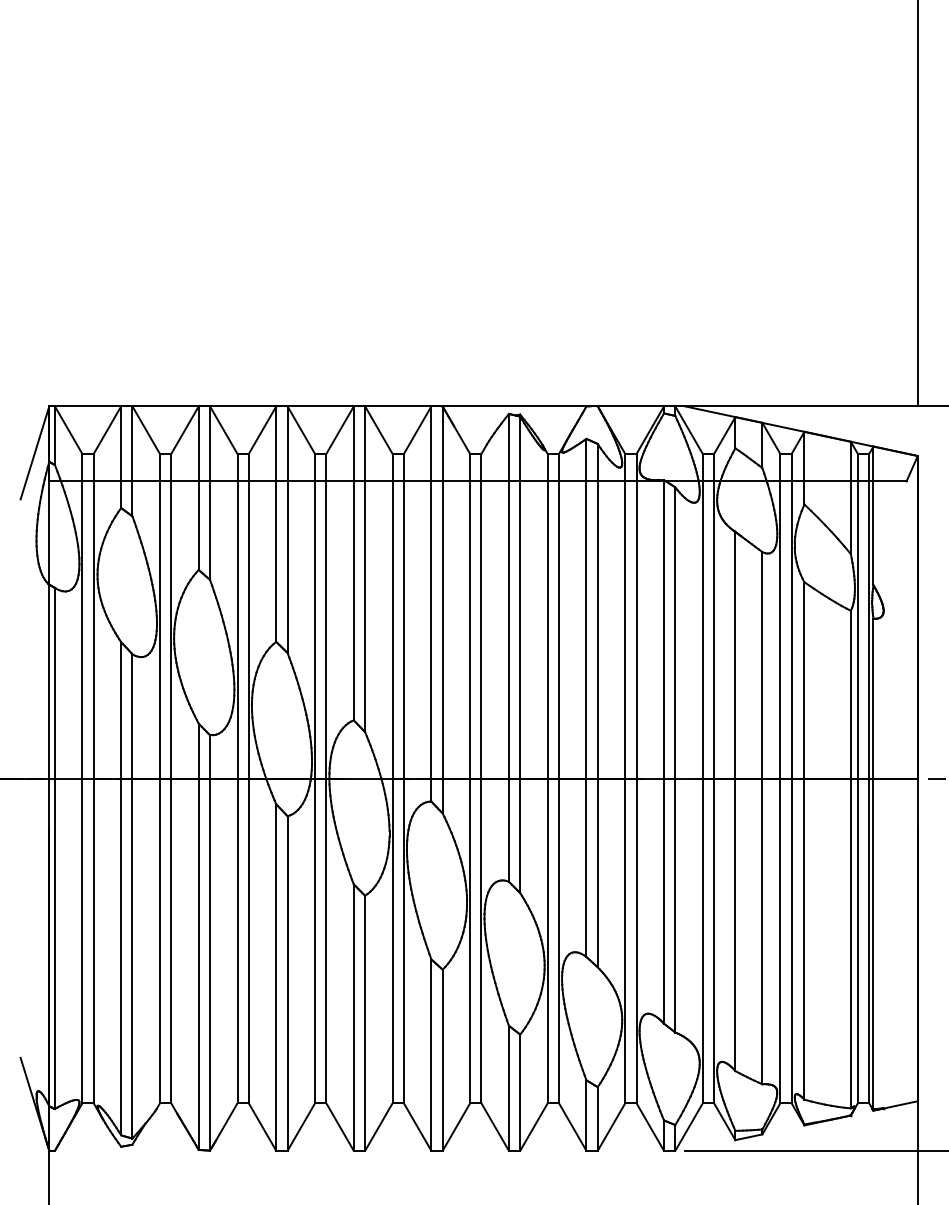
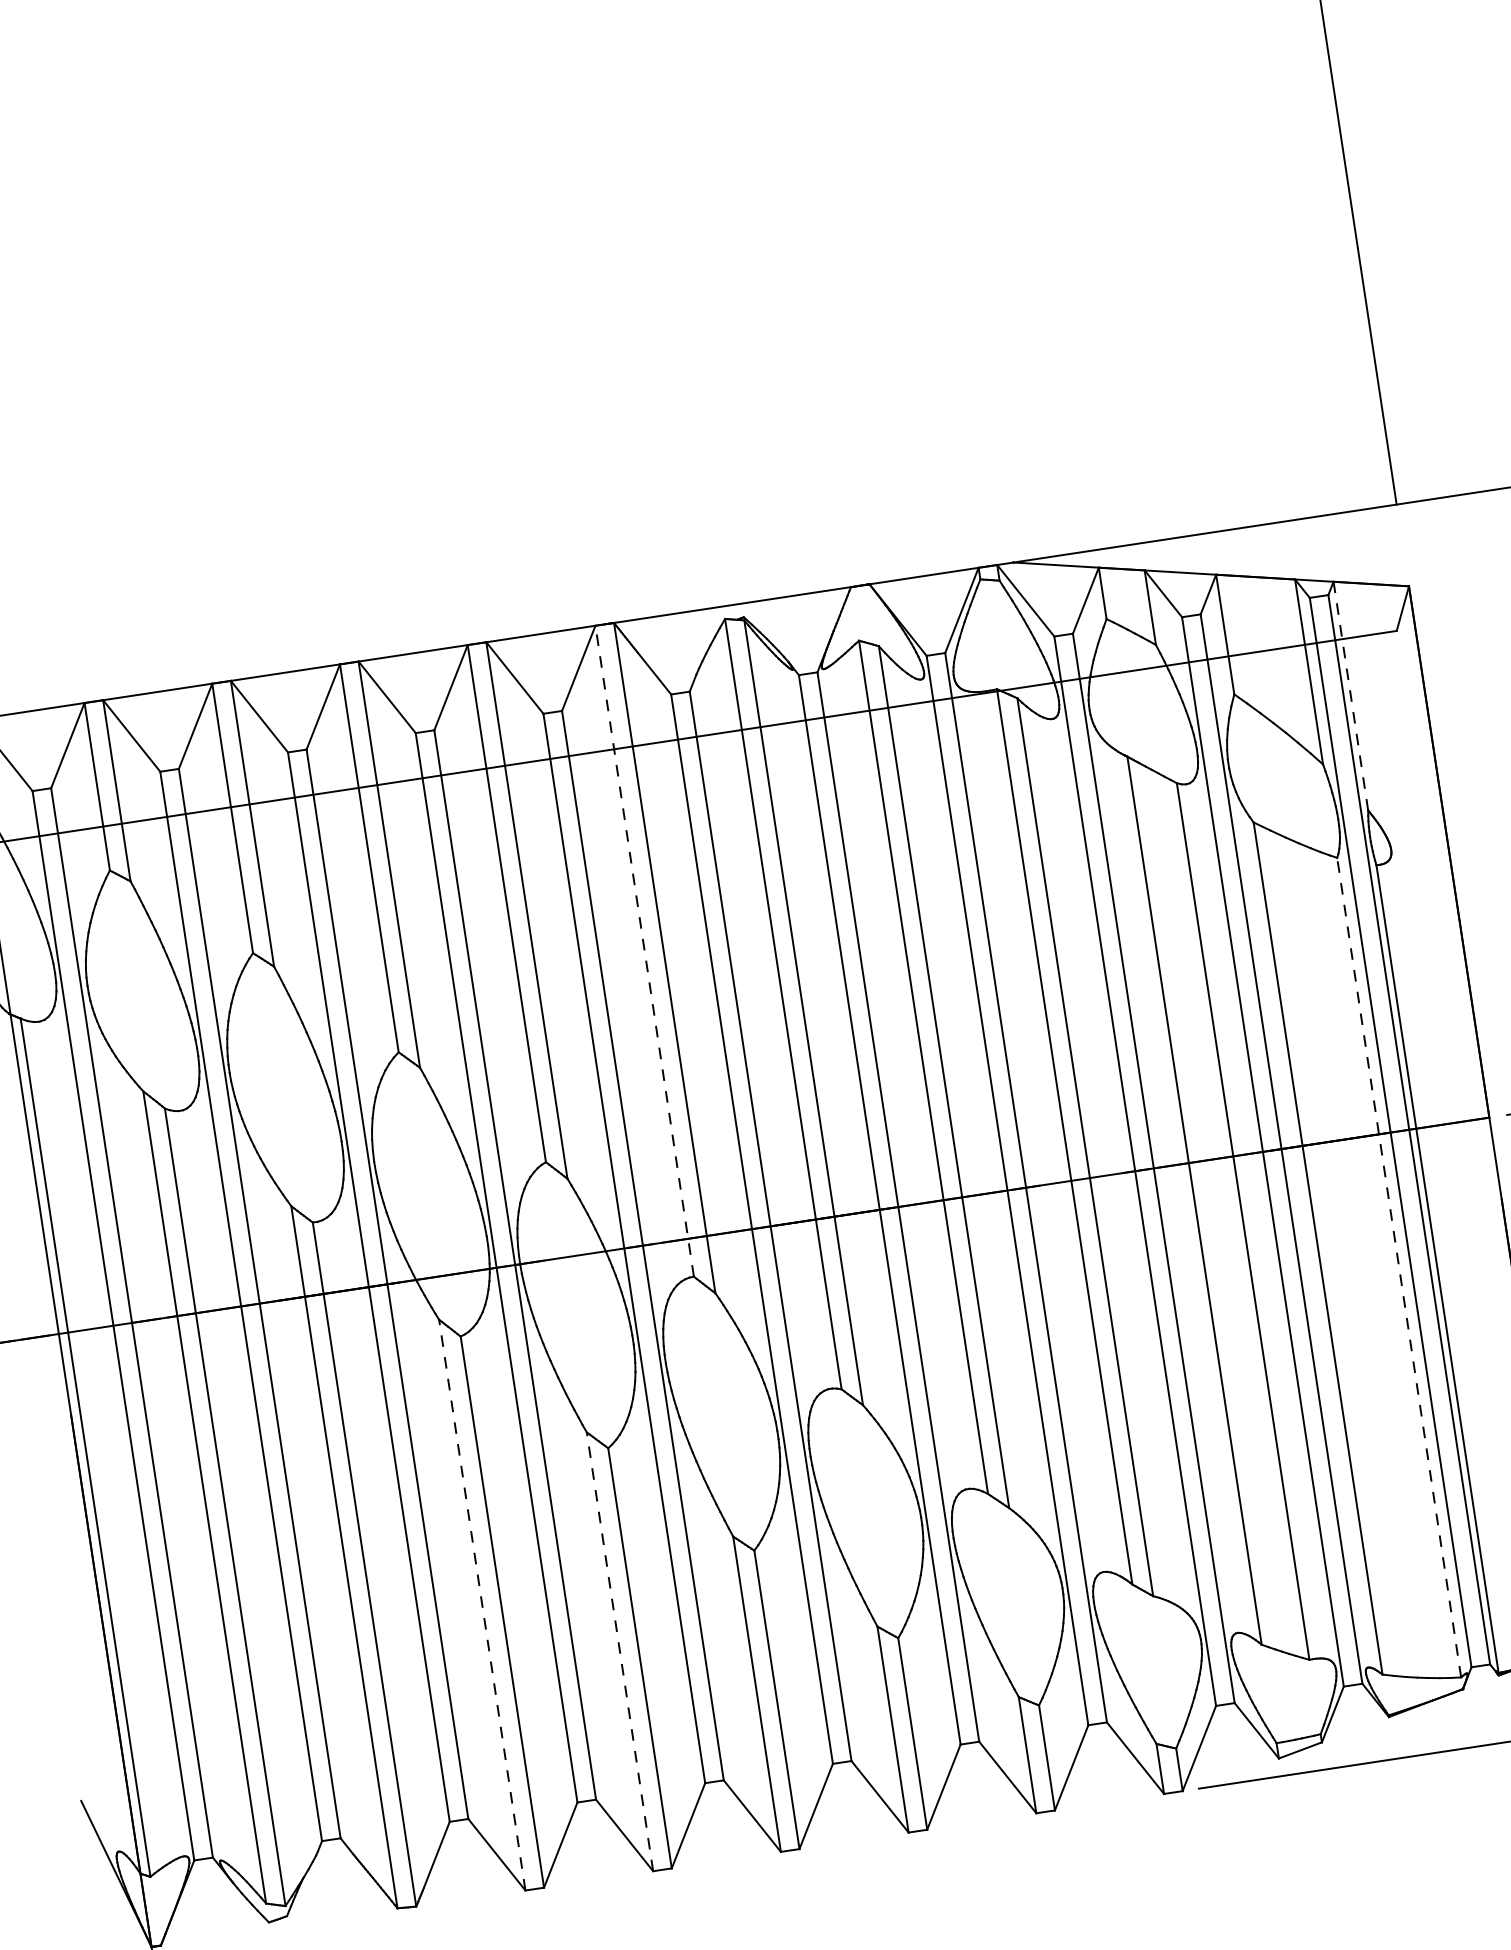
line: (873, 515) -> (1350, 695), solid -> dashed
line: (431, 603) -> (644, 950), solid -> dashed
line: (850, 859) -> (1398, 1267), solid -> dashed
line: (276, 977) -> (482, 1604), solid -> dashed
line: (353, 1017) -> (619, 1651), solid -> dashed

